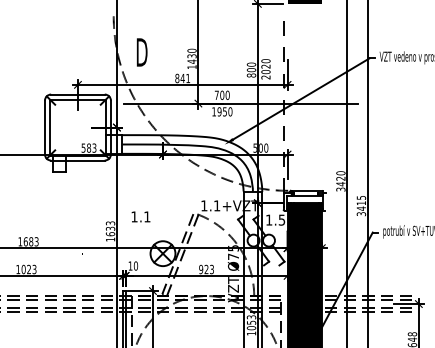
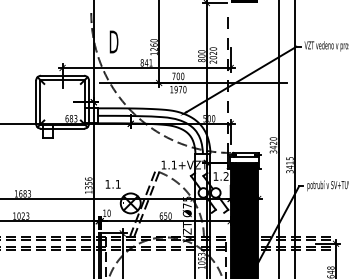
text: (191, 58) -> (153, 46), 1430 -> 1260
text: (224, 111) -> (180, 89), 1950 -> 1970
text: (83, 147) -> (67, 118), 583 -> 683
text: (140, 216) -> (112, 184), moved
text: (281, 219) -> (225, 175), 1.5 -> 1.2
text: (110, 228) -> (88, 183), 1633 -> 1356
text: (206, 269) -> (165, 216), 923 -> 650

